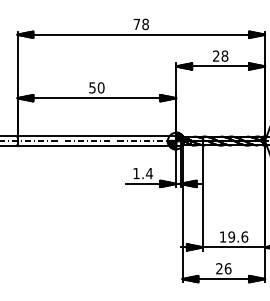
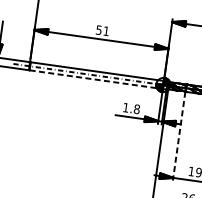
text: (100, 87) -> (105, 30), 50 -> 51
line: (97, 145) -> (96, 79), solid -> dashed
text: (149, 173) -> (137, 109), 1.4 -> 1.8
line: (202, 197) -> (178, 135), solid -> dashed

